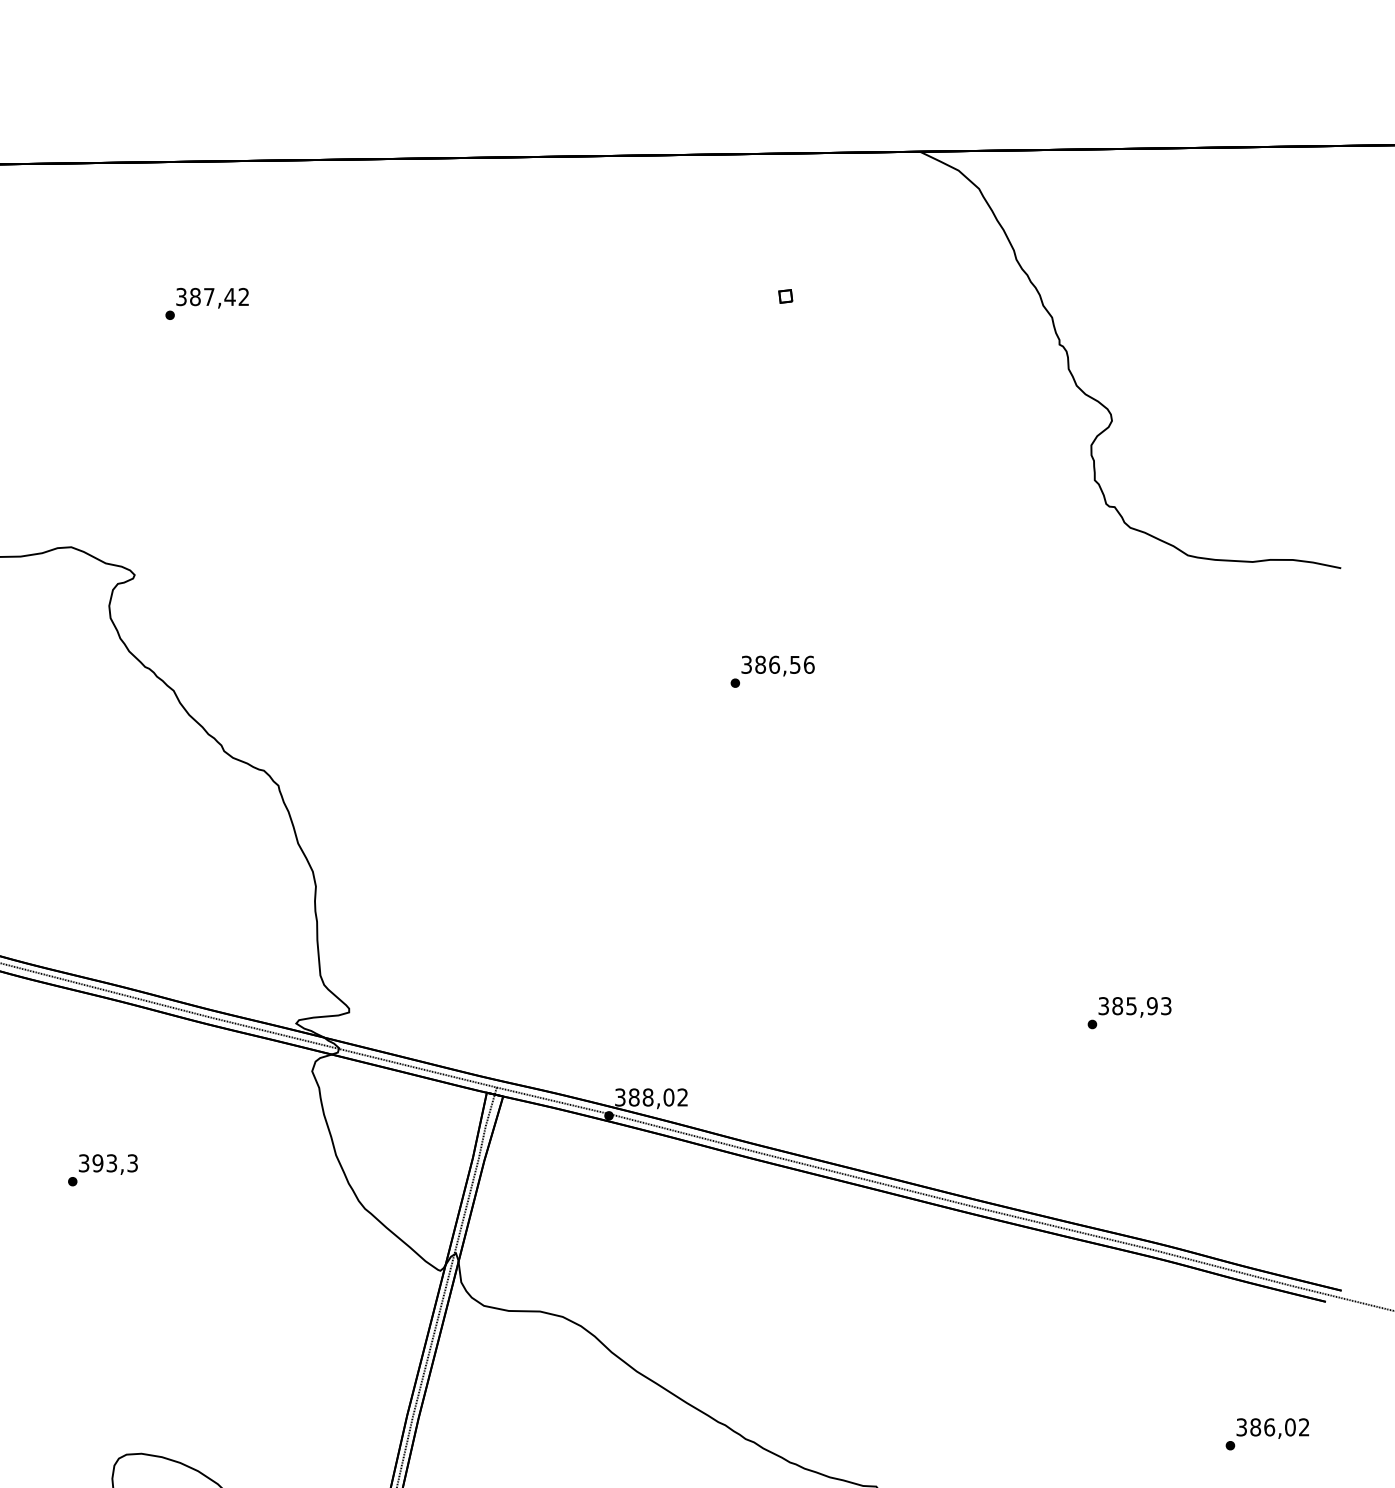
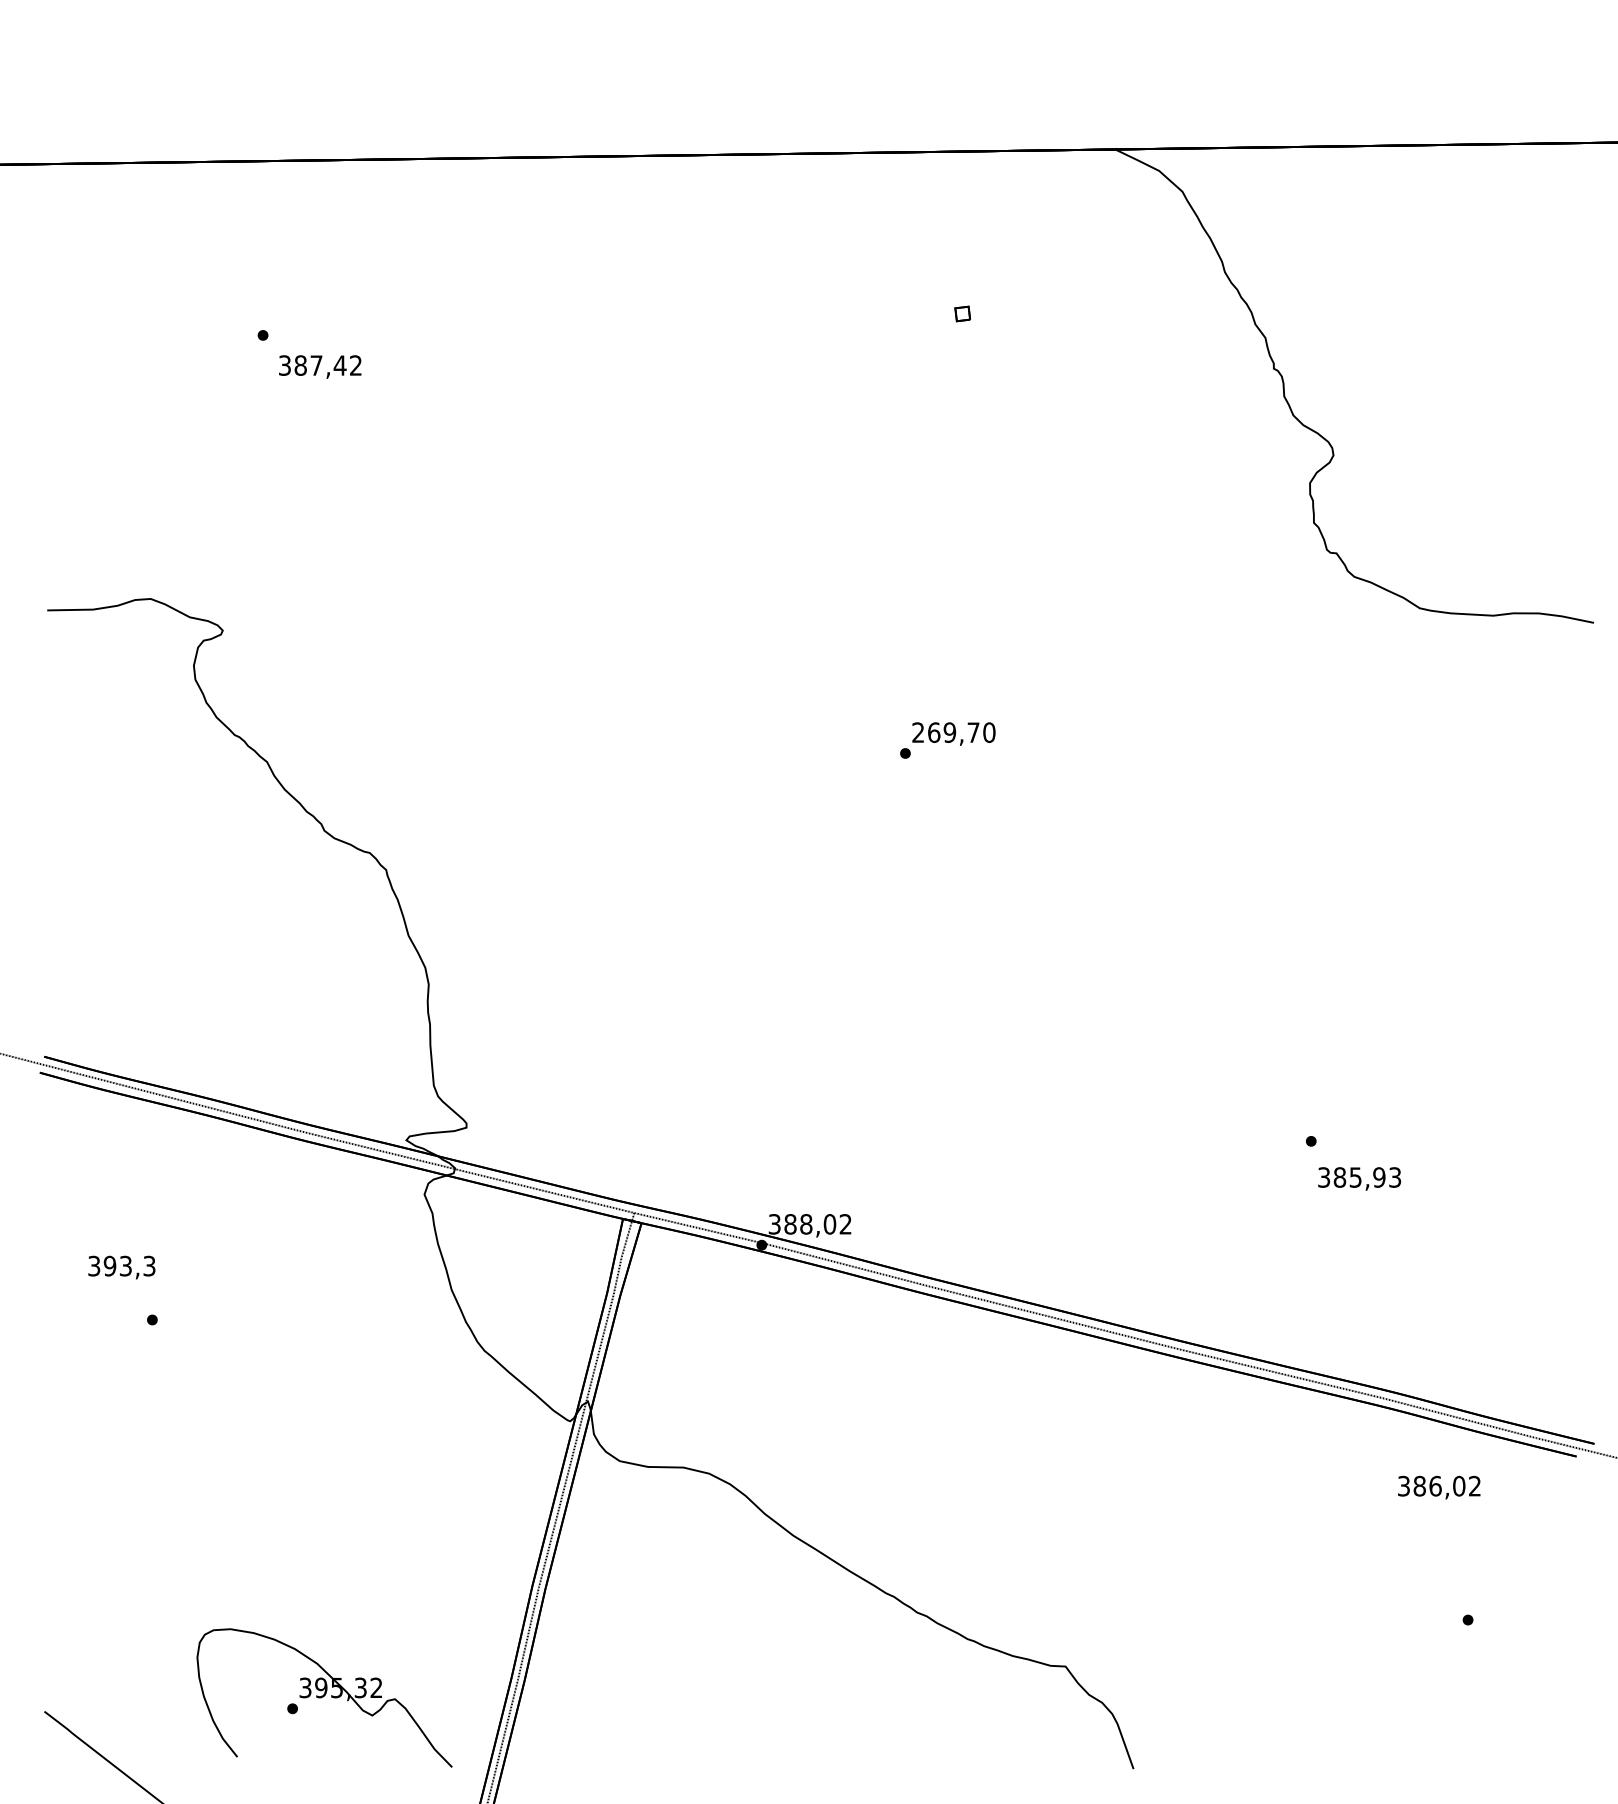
text: (212, 297) -> (320, 366), moved
text: (777, 664) -> (953, 732), 386,56 -> 269,70
text: (1134, 1007) -> (1359, 1178), moved
text: (108, 1164) -> (121, 1267), moved
text: (1273, 1428) -> (1439, 1487), moved

